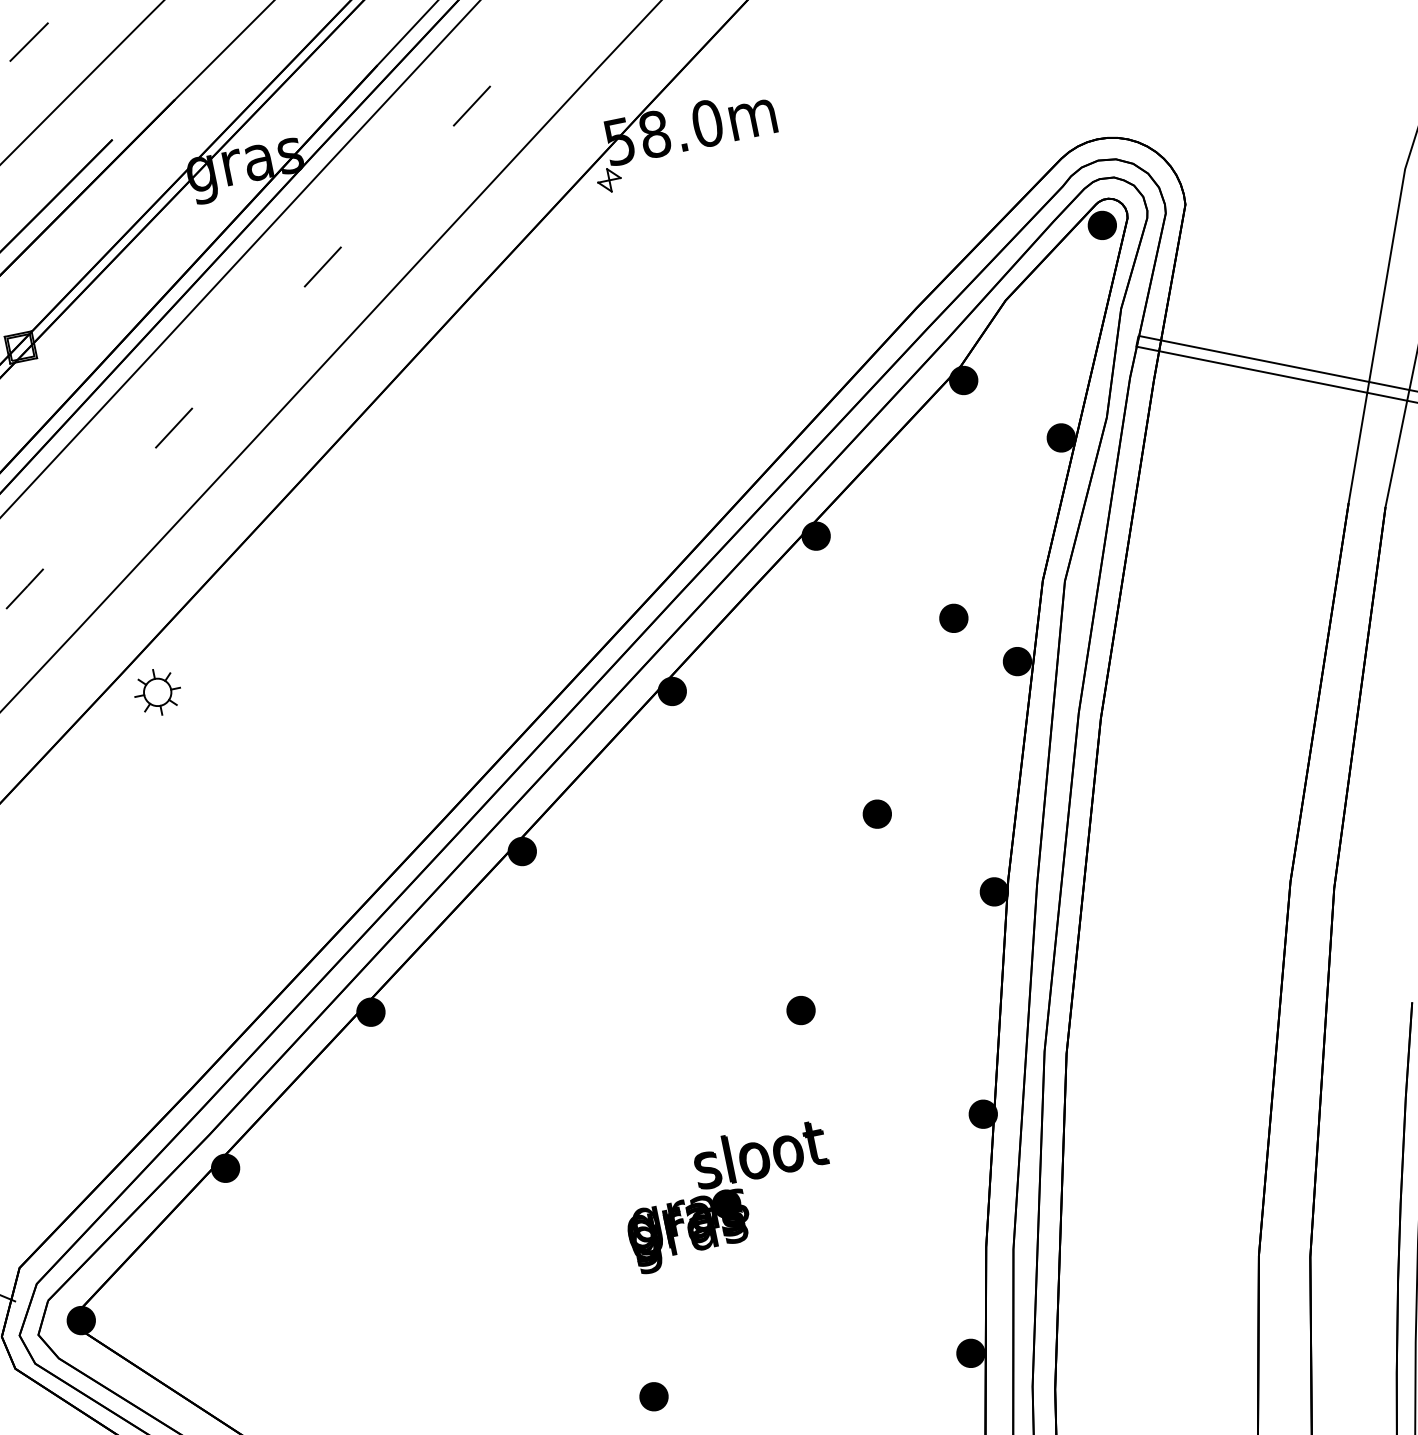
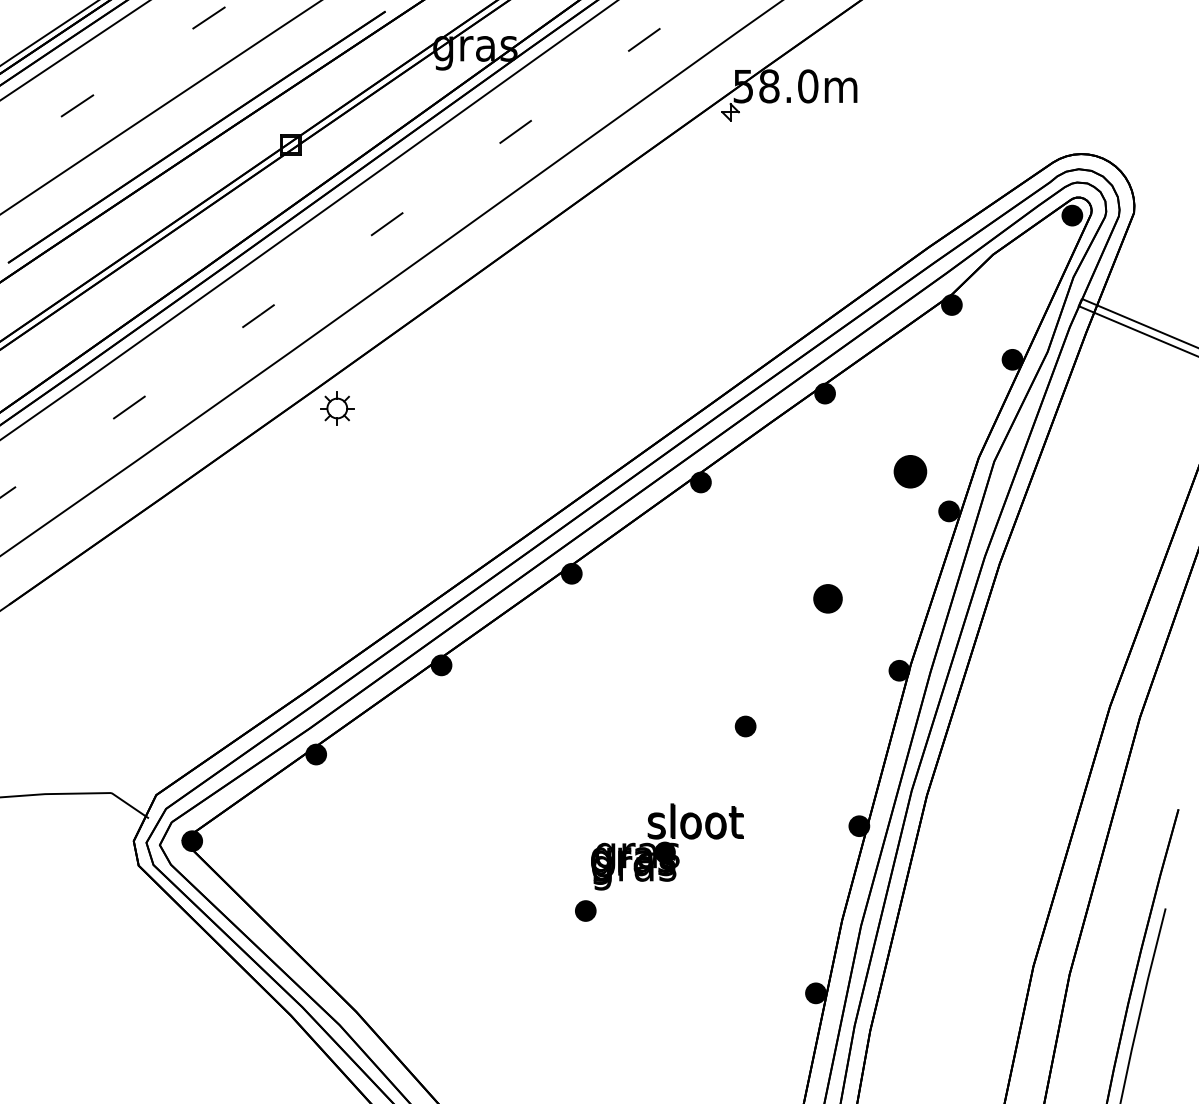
part: (953, 618) -> (910, 471), size x1.6
part: (876, 813) -> (827, 598), size x1.4
part: (653, 1396) -> (585, 910), moved

